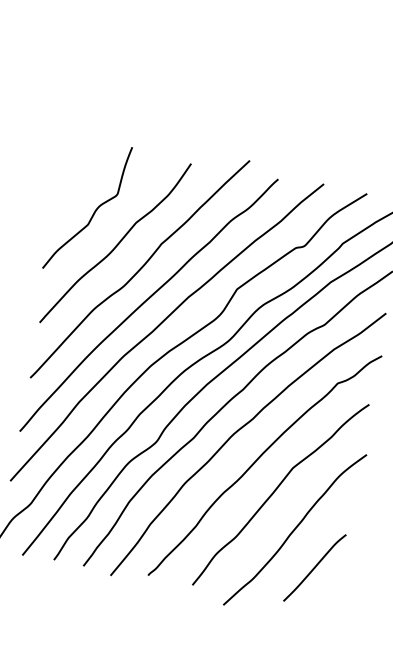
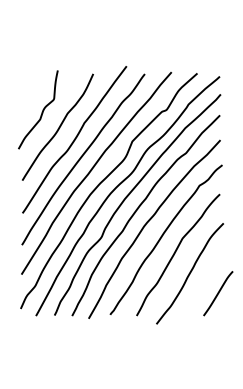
line: (315, 567) -> (218, 293), moved

